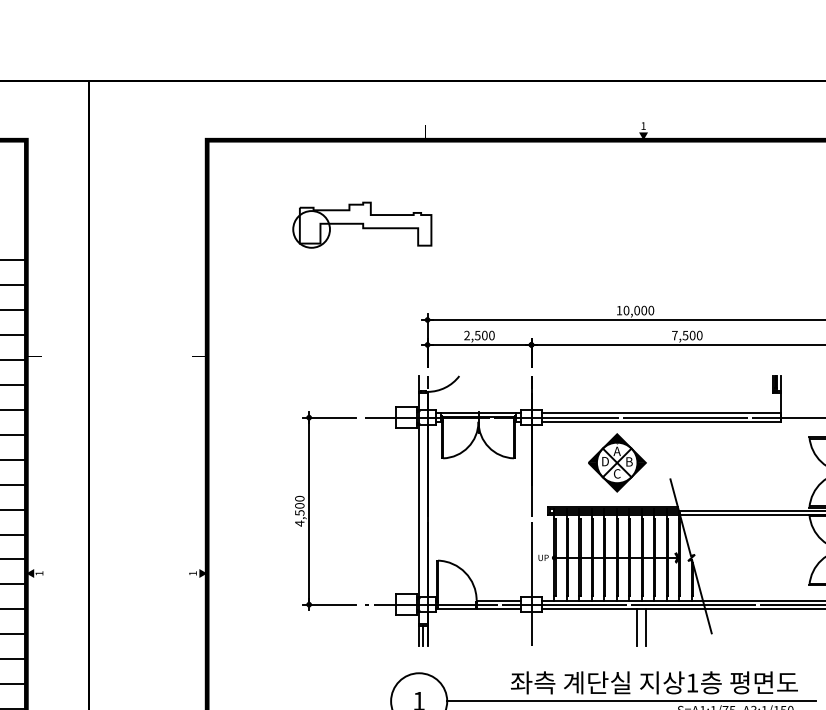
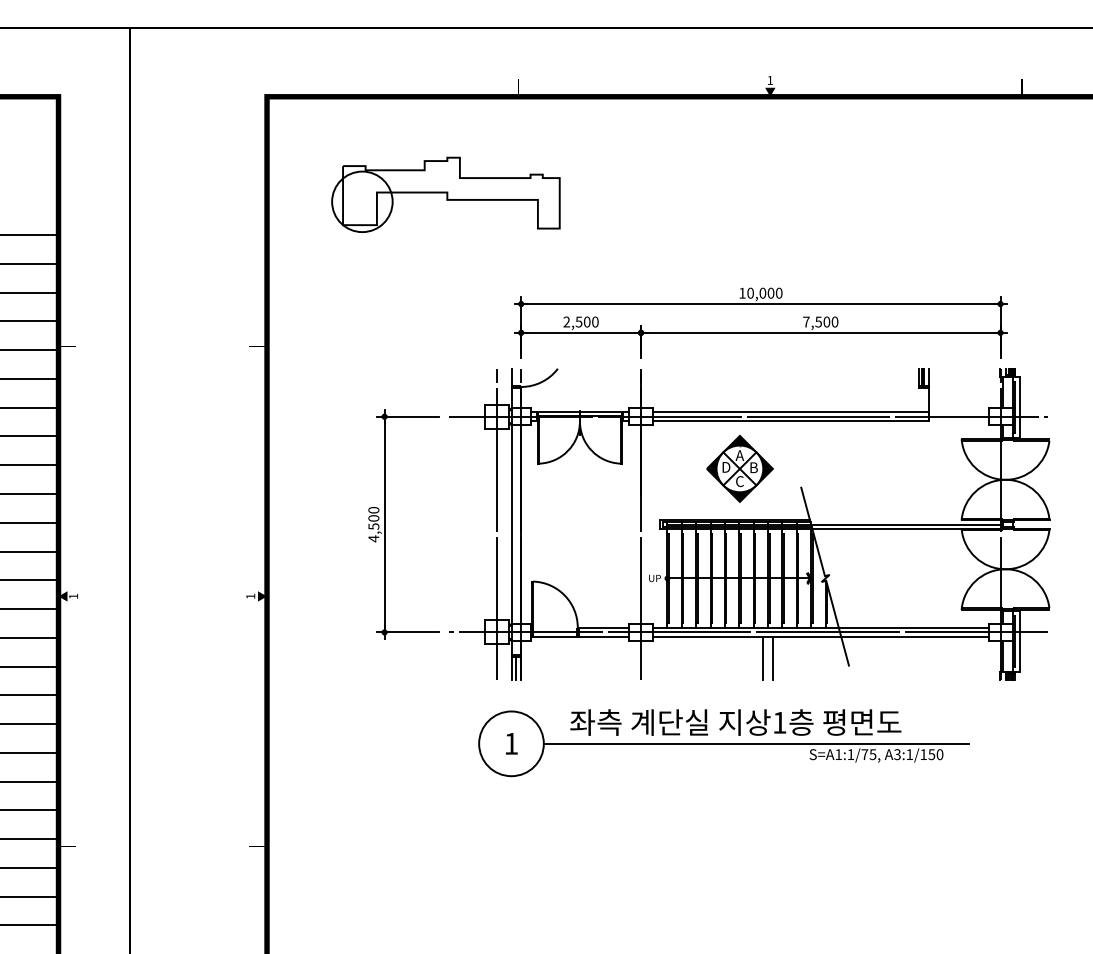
part: (361, 224) -> (445, 194), size x1.43
line: (407, 511) -> (497, 524), added
text: (654, 682) -> (735, 722), moved

